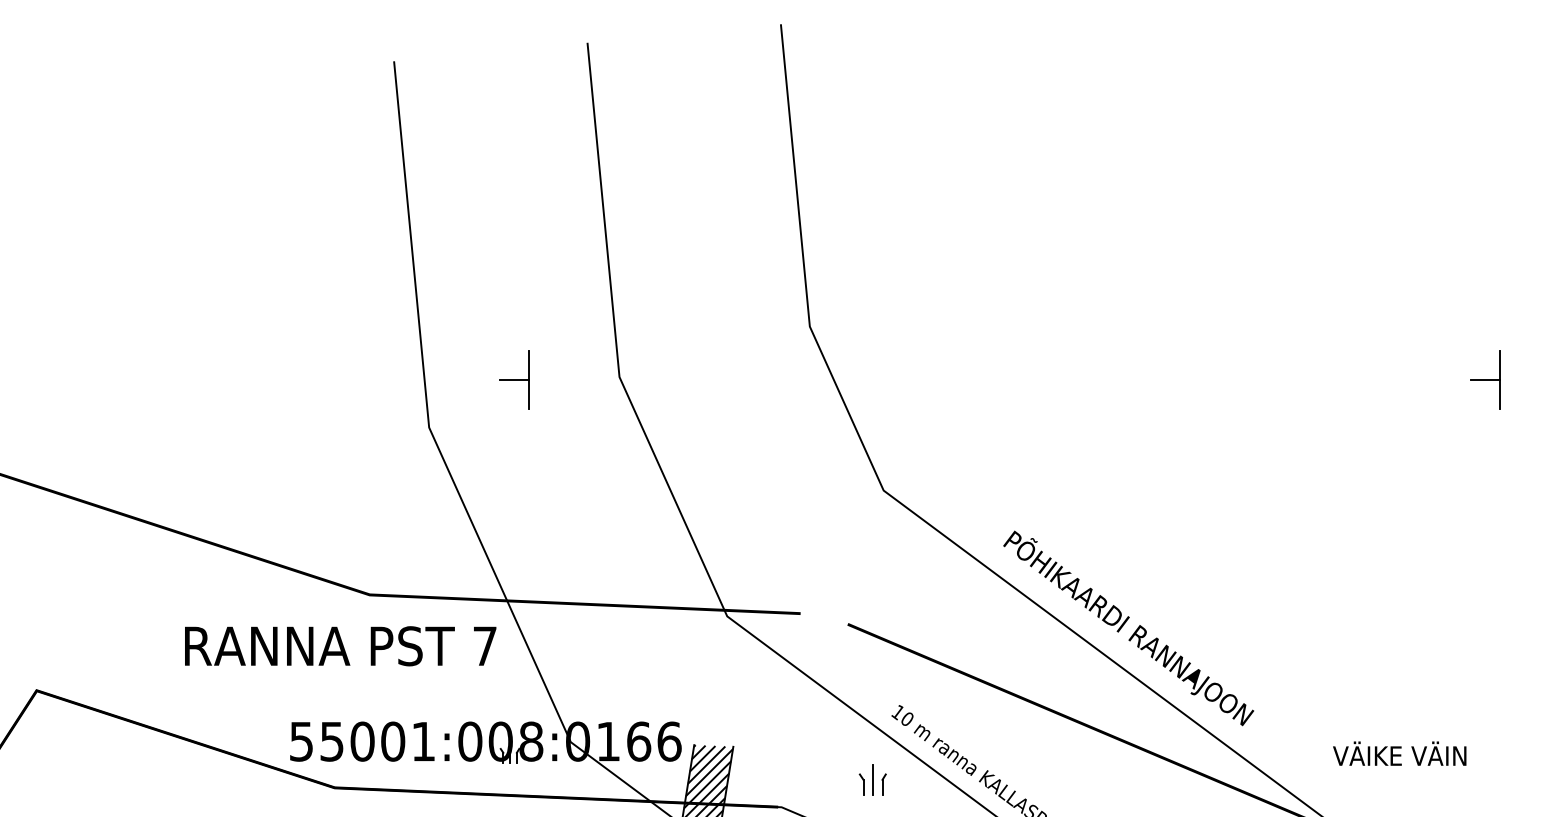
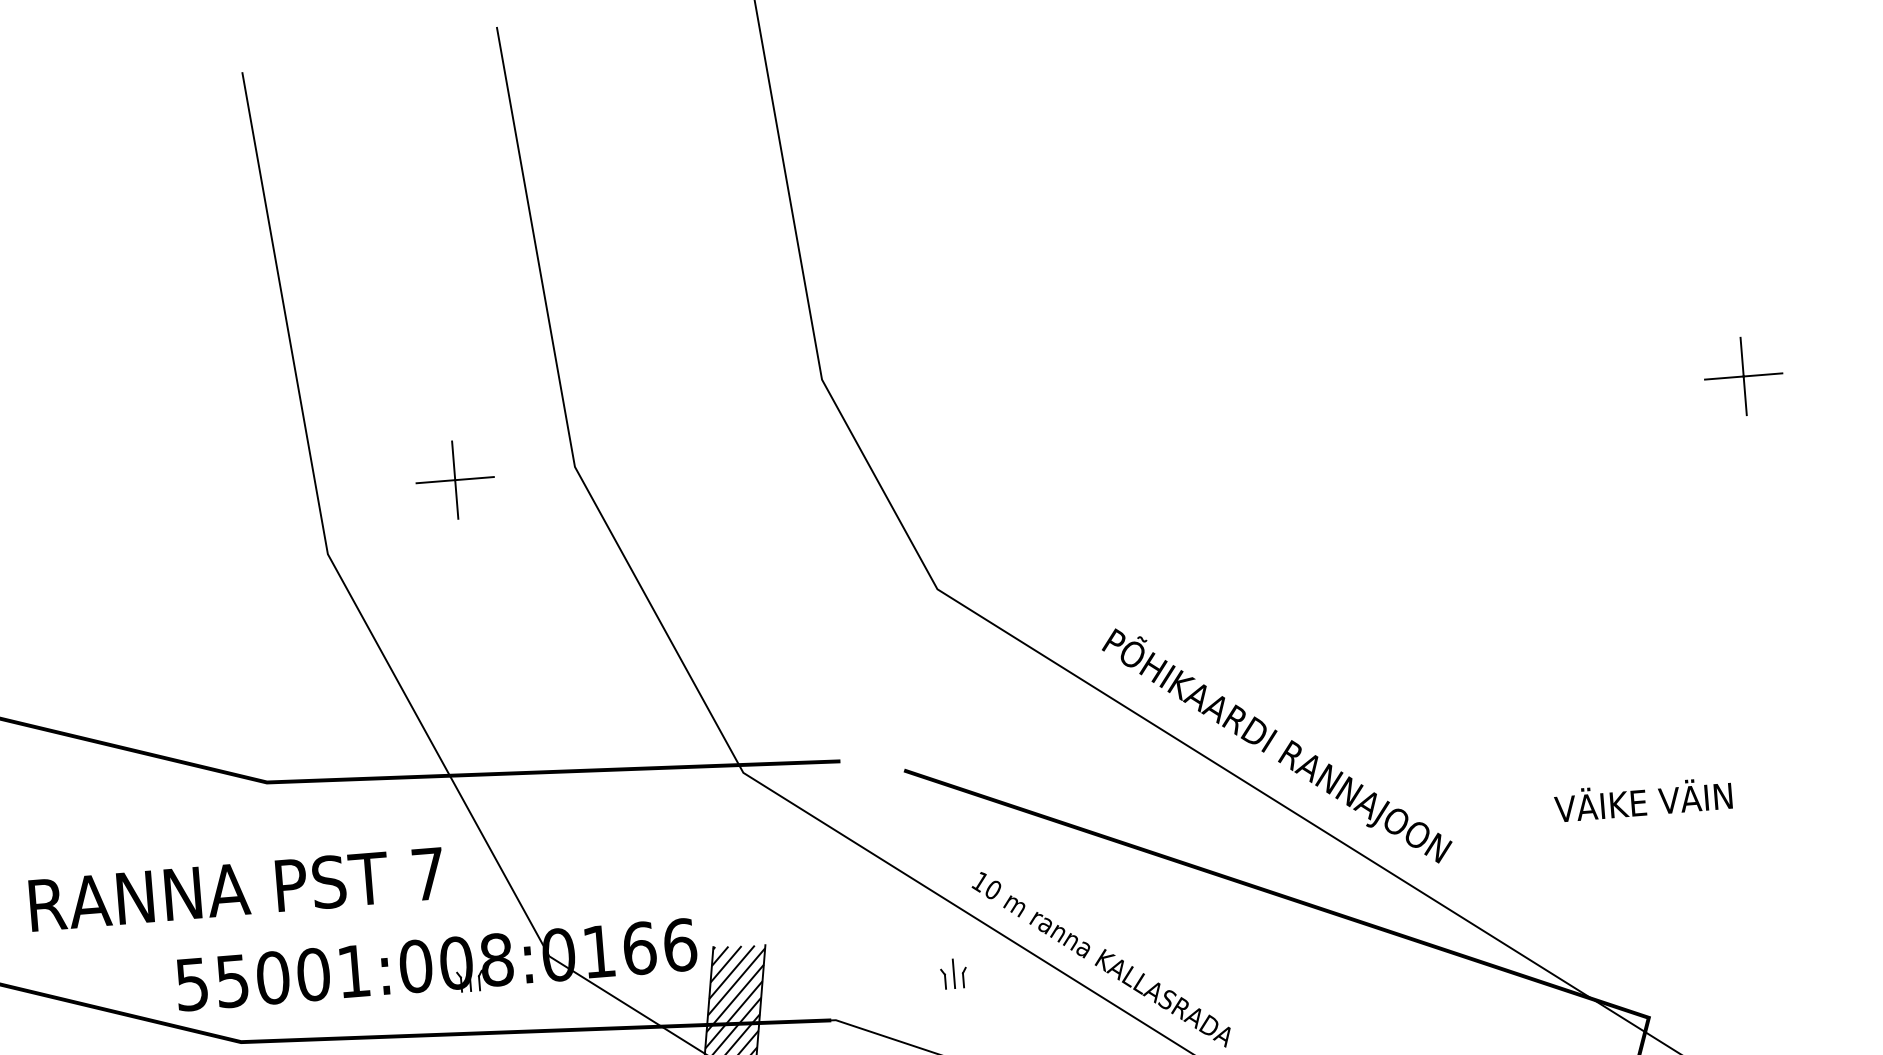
line: (543, 379) -> (474, 478), added
line: (1514, 379) -> (1762, 374), added
text: (340, 646) -> (236, 889), moved
text: (1399, 753) -> (1642, 799), moved
part: (872, 779) -> (953, 973), size x0.71

